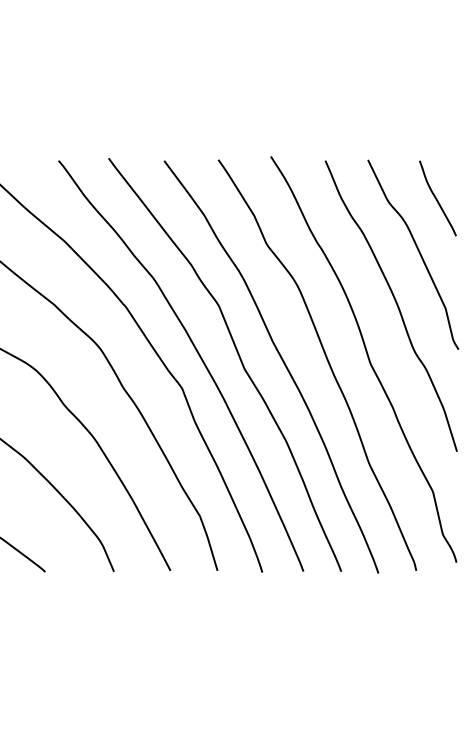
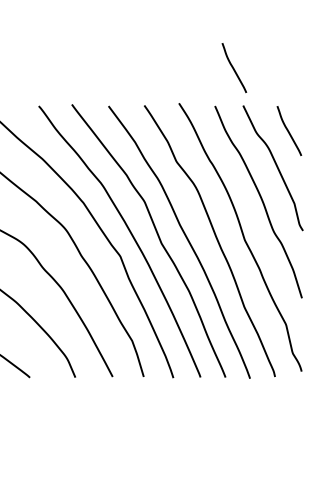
curve: (354, 103) -> (234, 68), added

